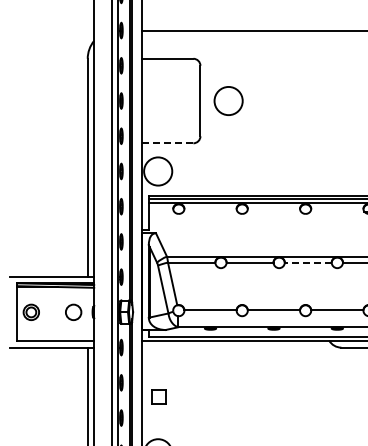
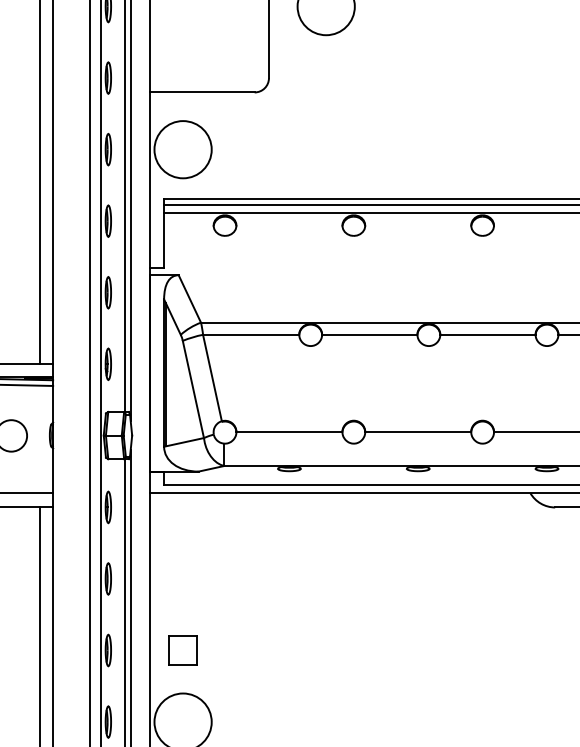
line: (167, 143) -> (202, 92), dashed -> solid
line: (307, 262) -> (486, 334), dashed -> solid
part: (158, 396) -> (181, 649), moved

